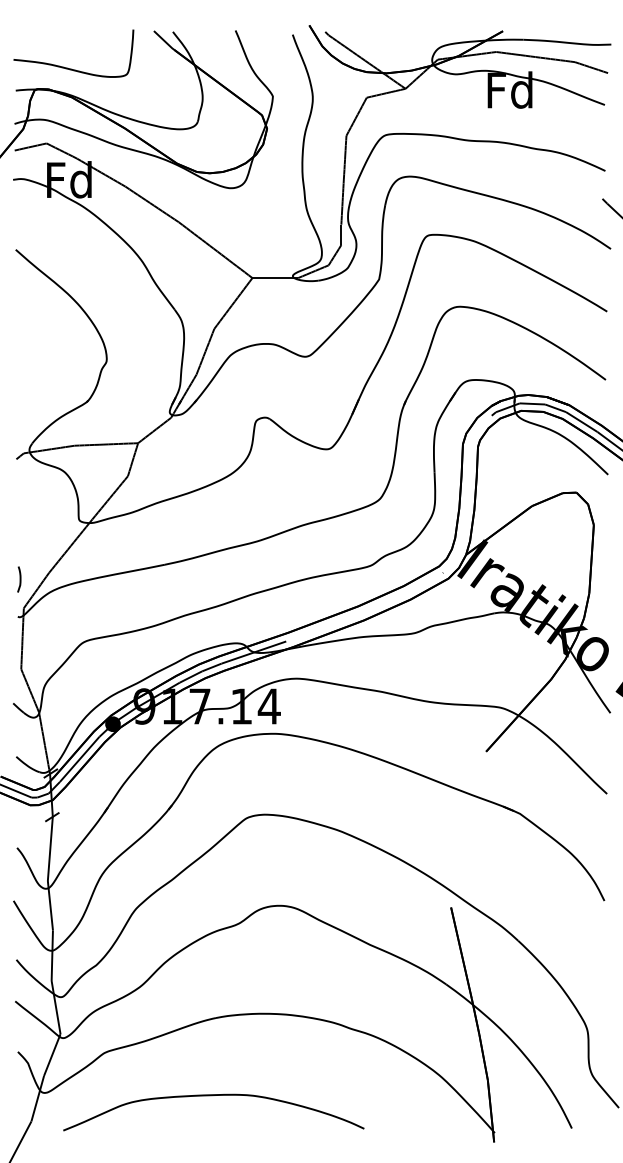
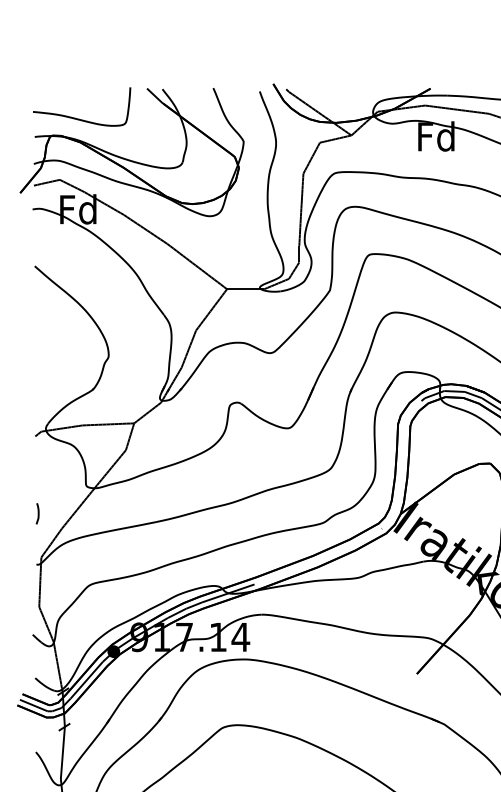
curve: (19, 579) -> (37, 513), moved

